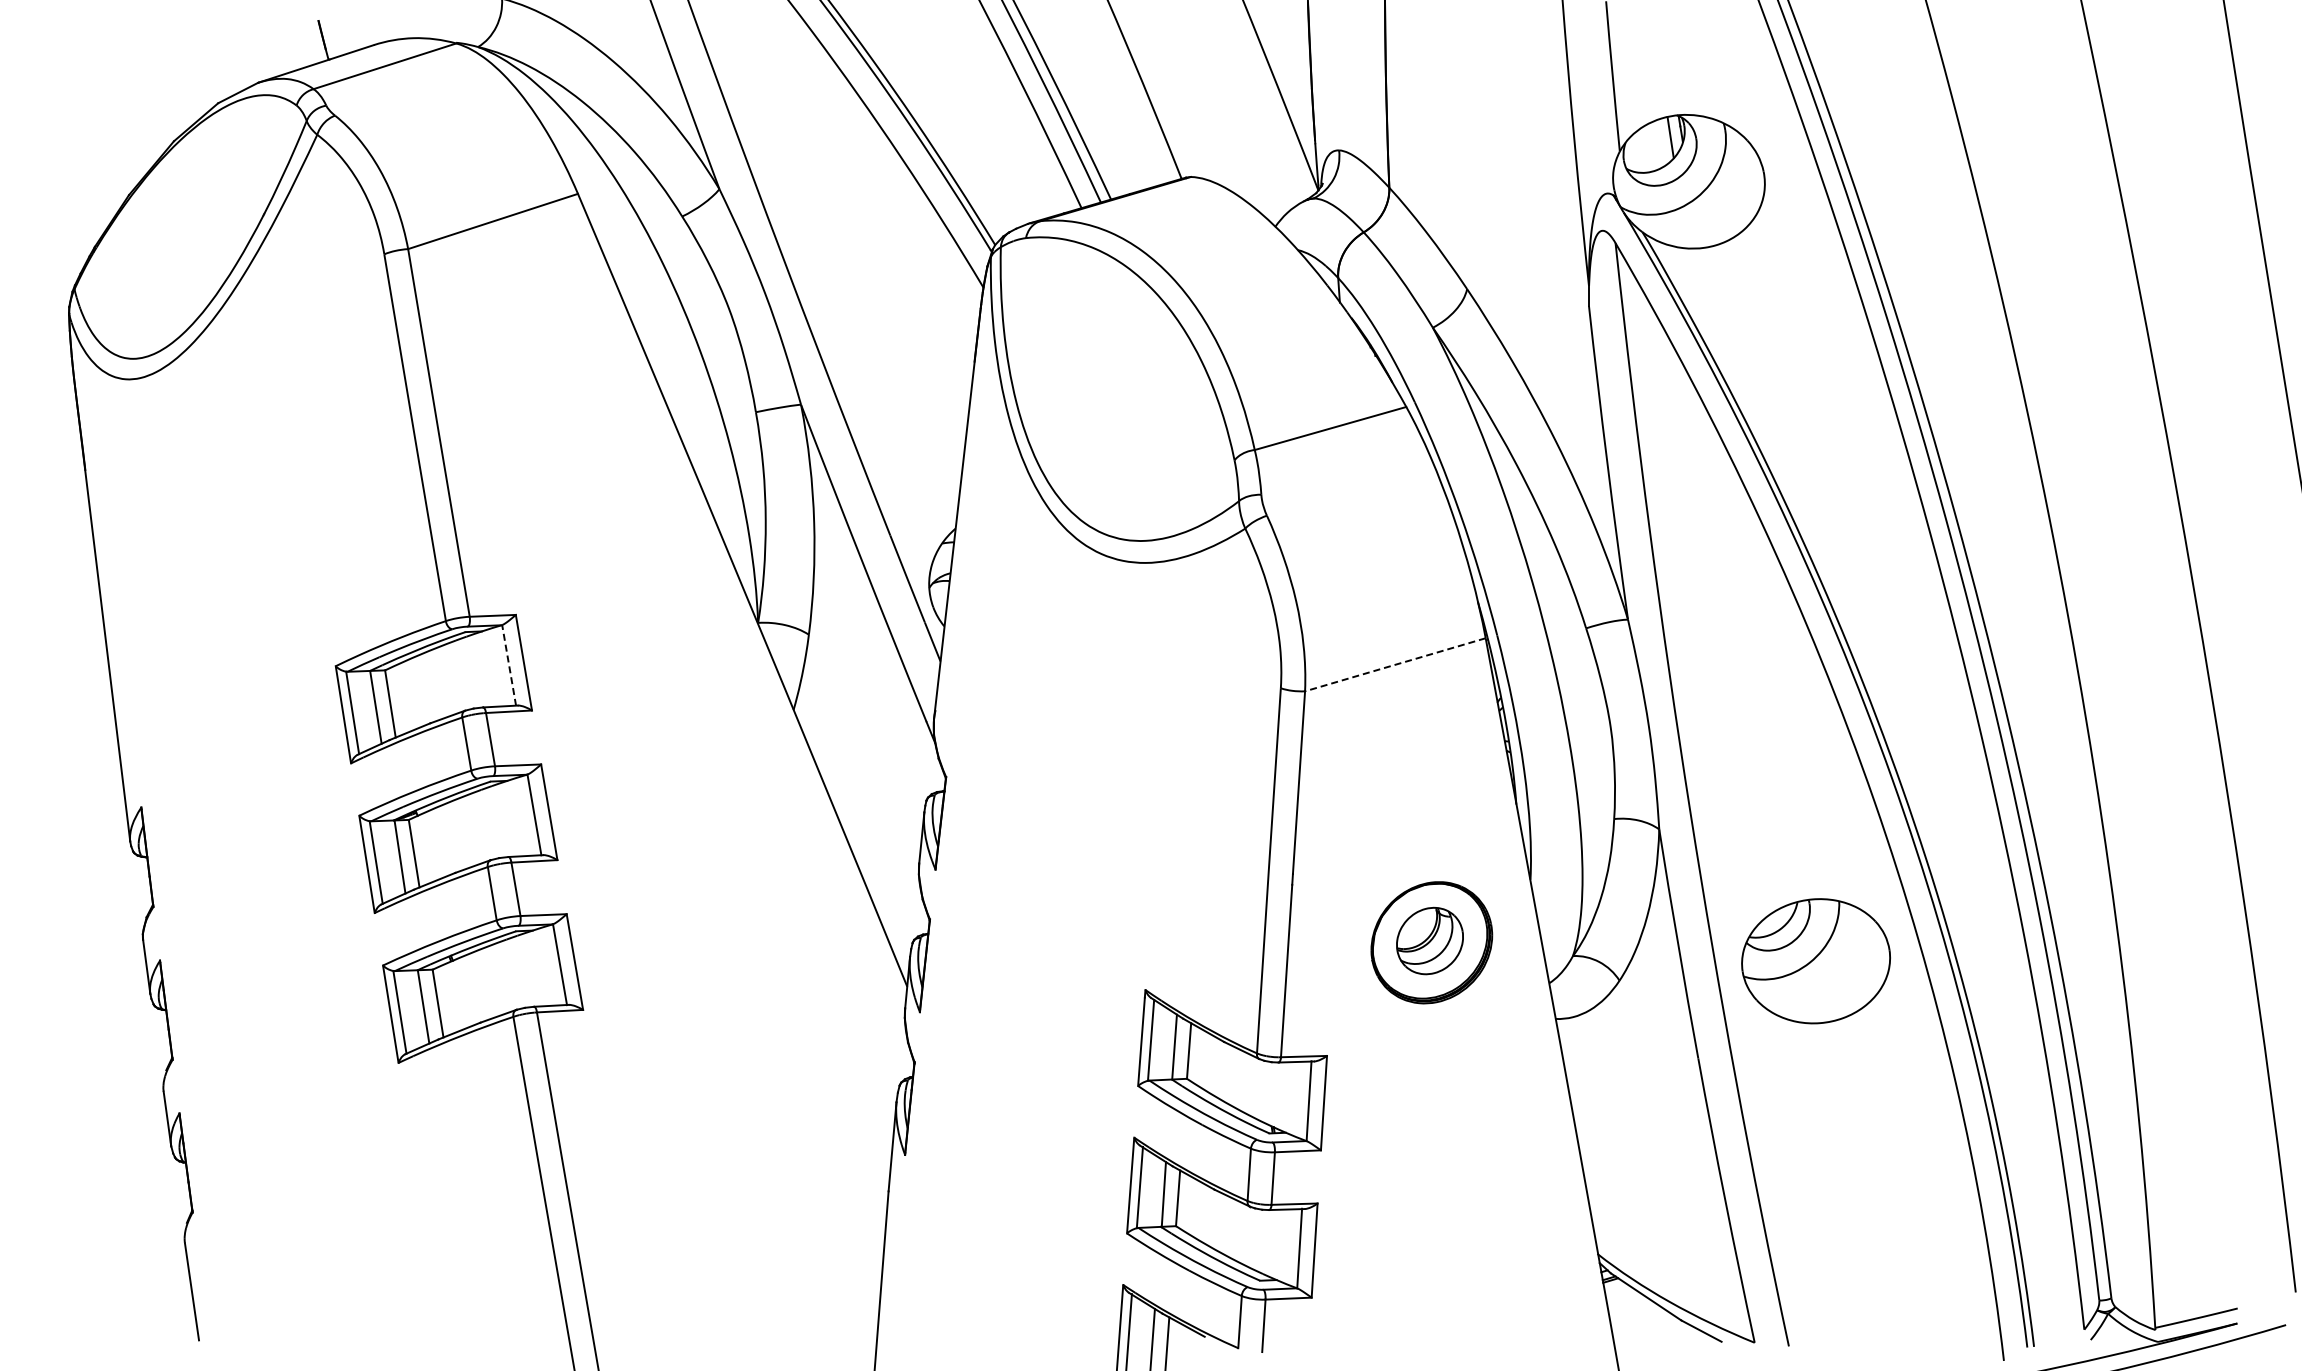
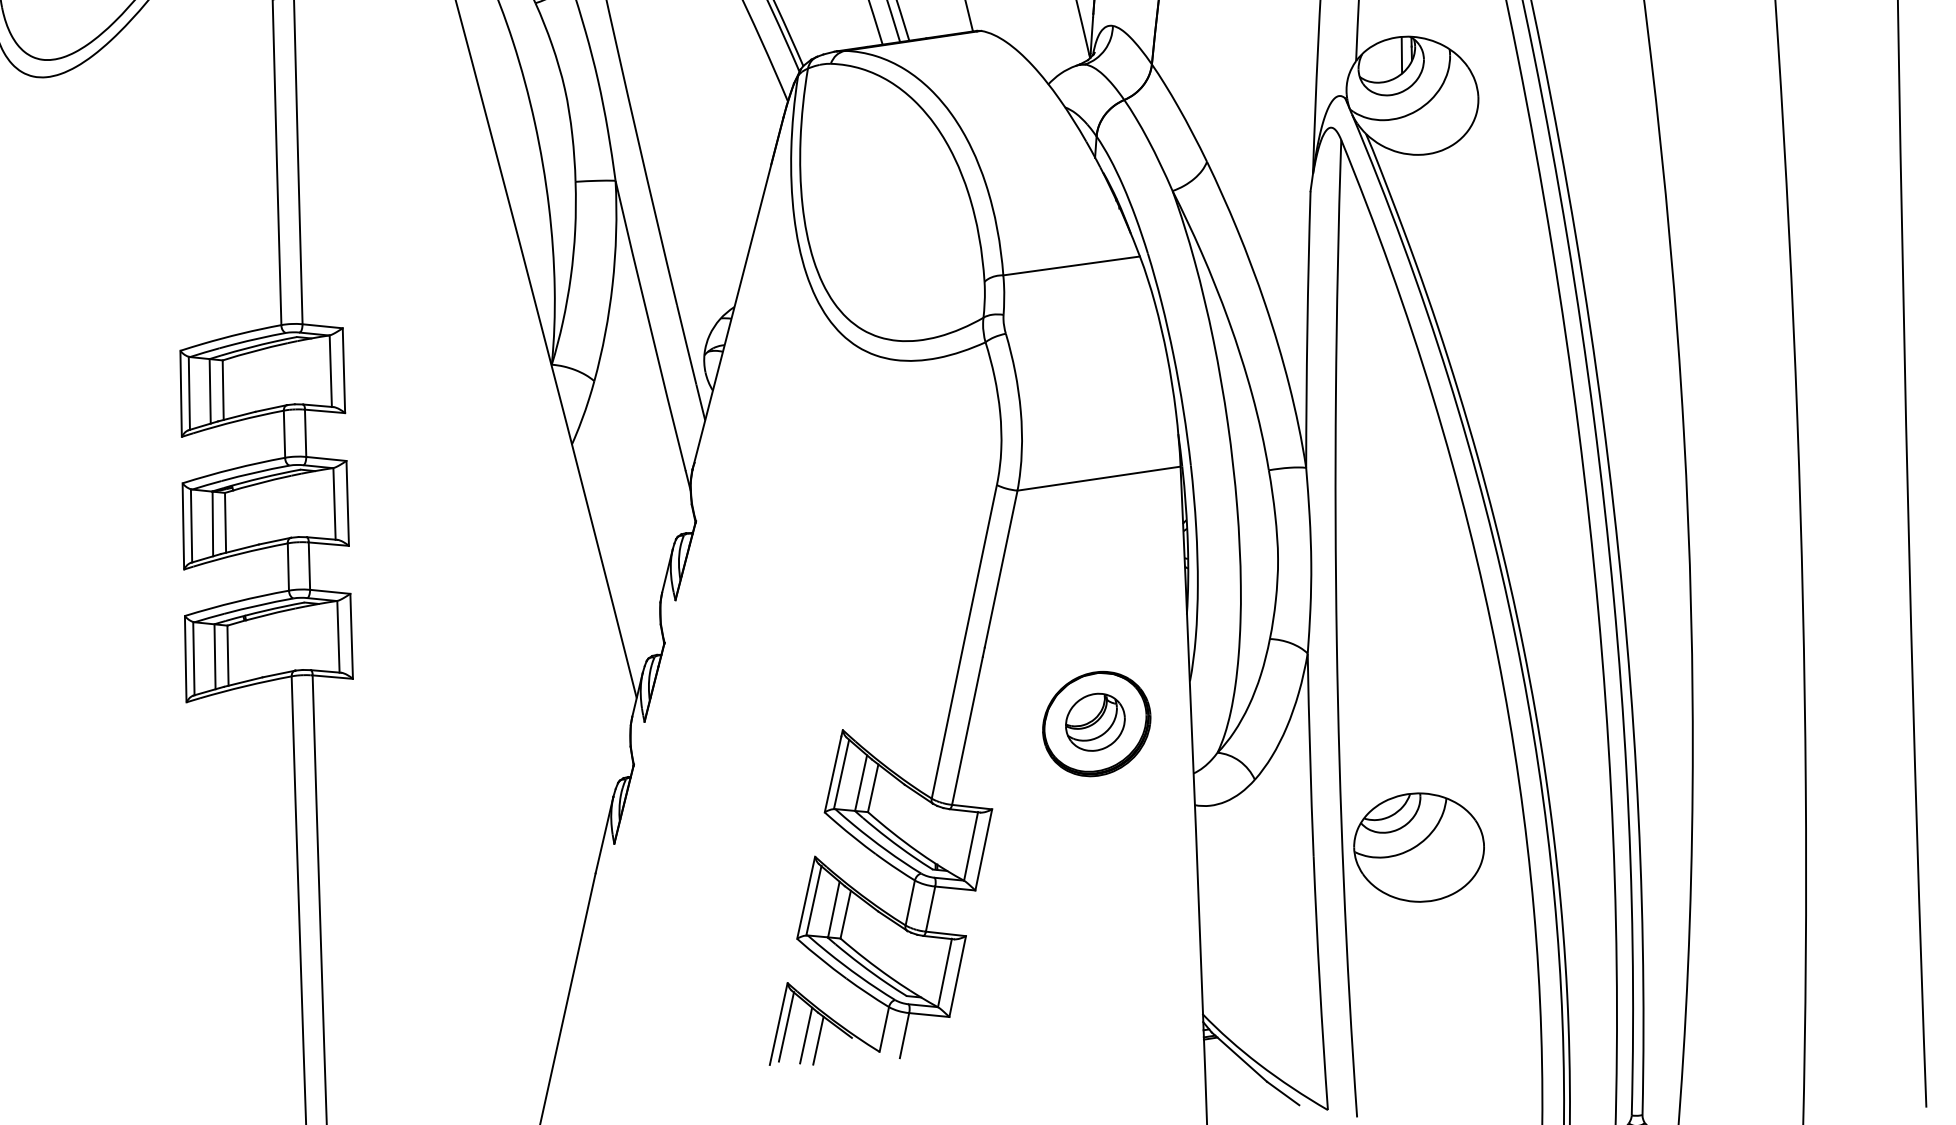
line: (1394, 664) -> (1098, 478), dashed -> solid
line: (509, 665) -> (331, 371), dashed -> solid
part: (1815, 961) -> (1418, 847), moved

